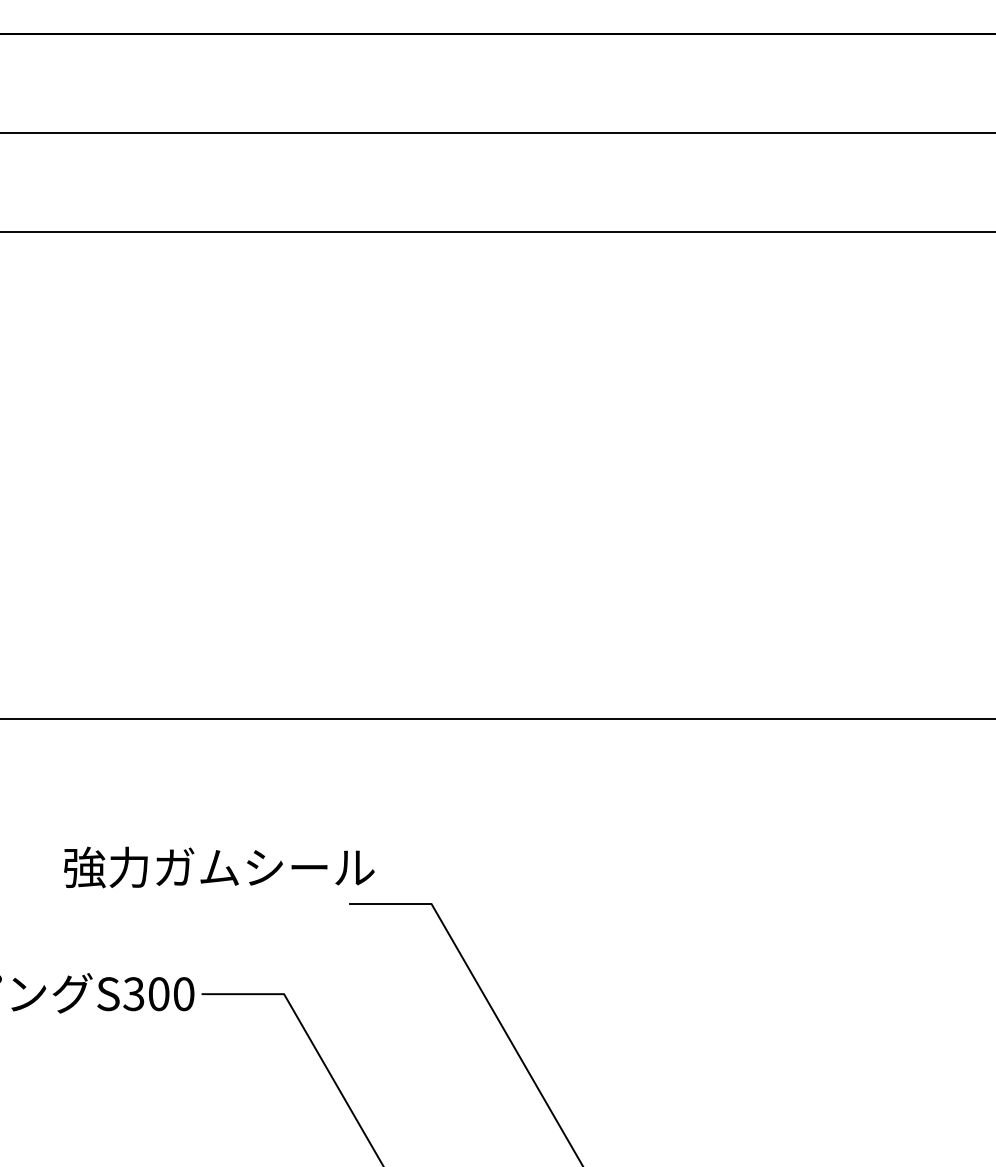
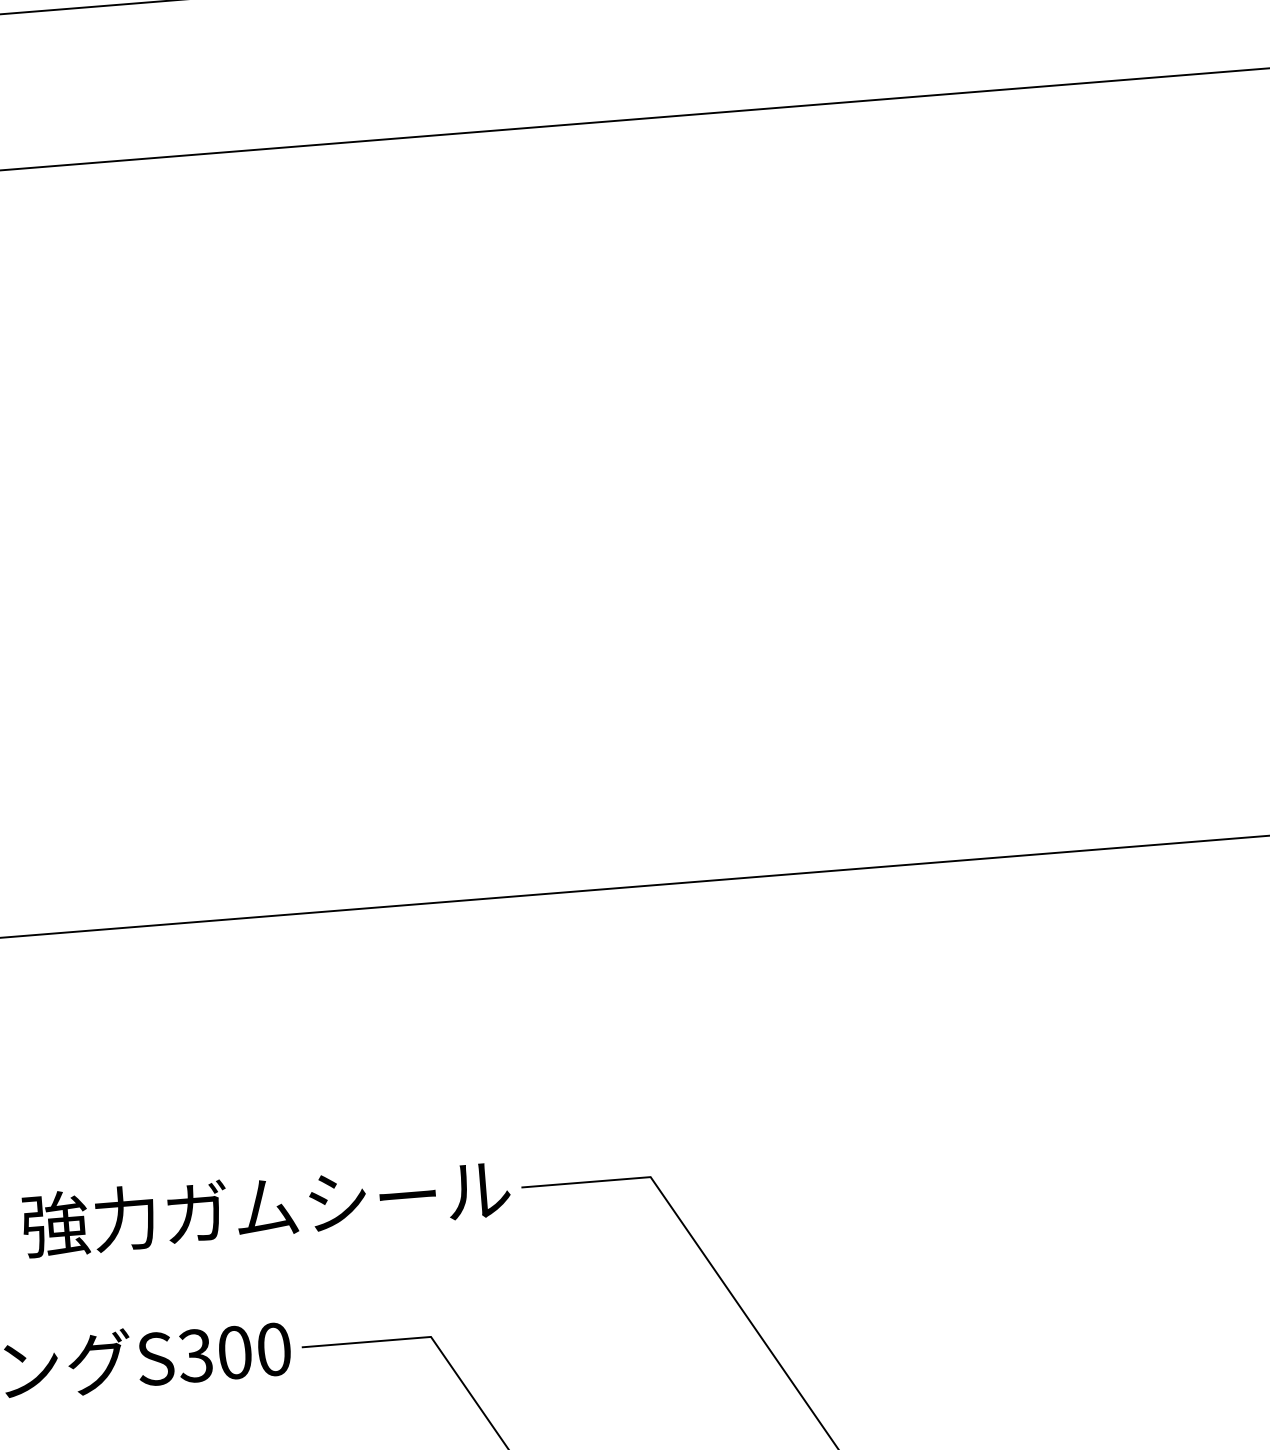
text: (219, 867) -> (266, 1207), moved

